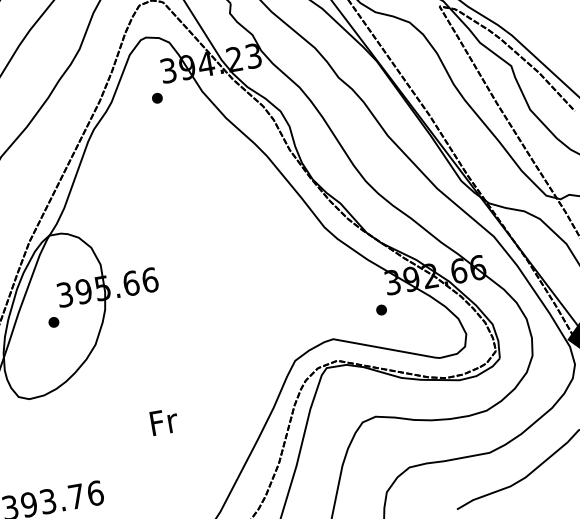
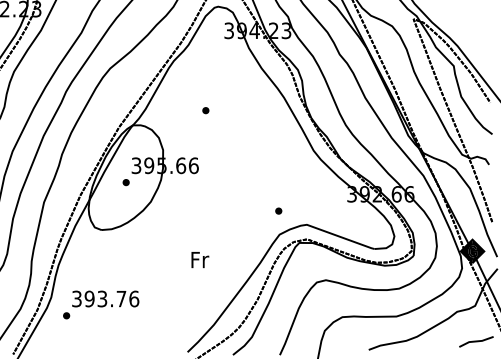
part: (156, 98) -> (205, 110), moved
part: (381, 309) -> (278, 210), moved
text: (164, 422) -> (200, 260), moved

